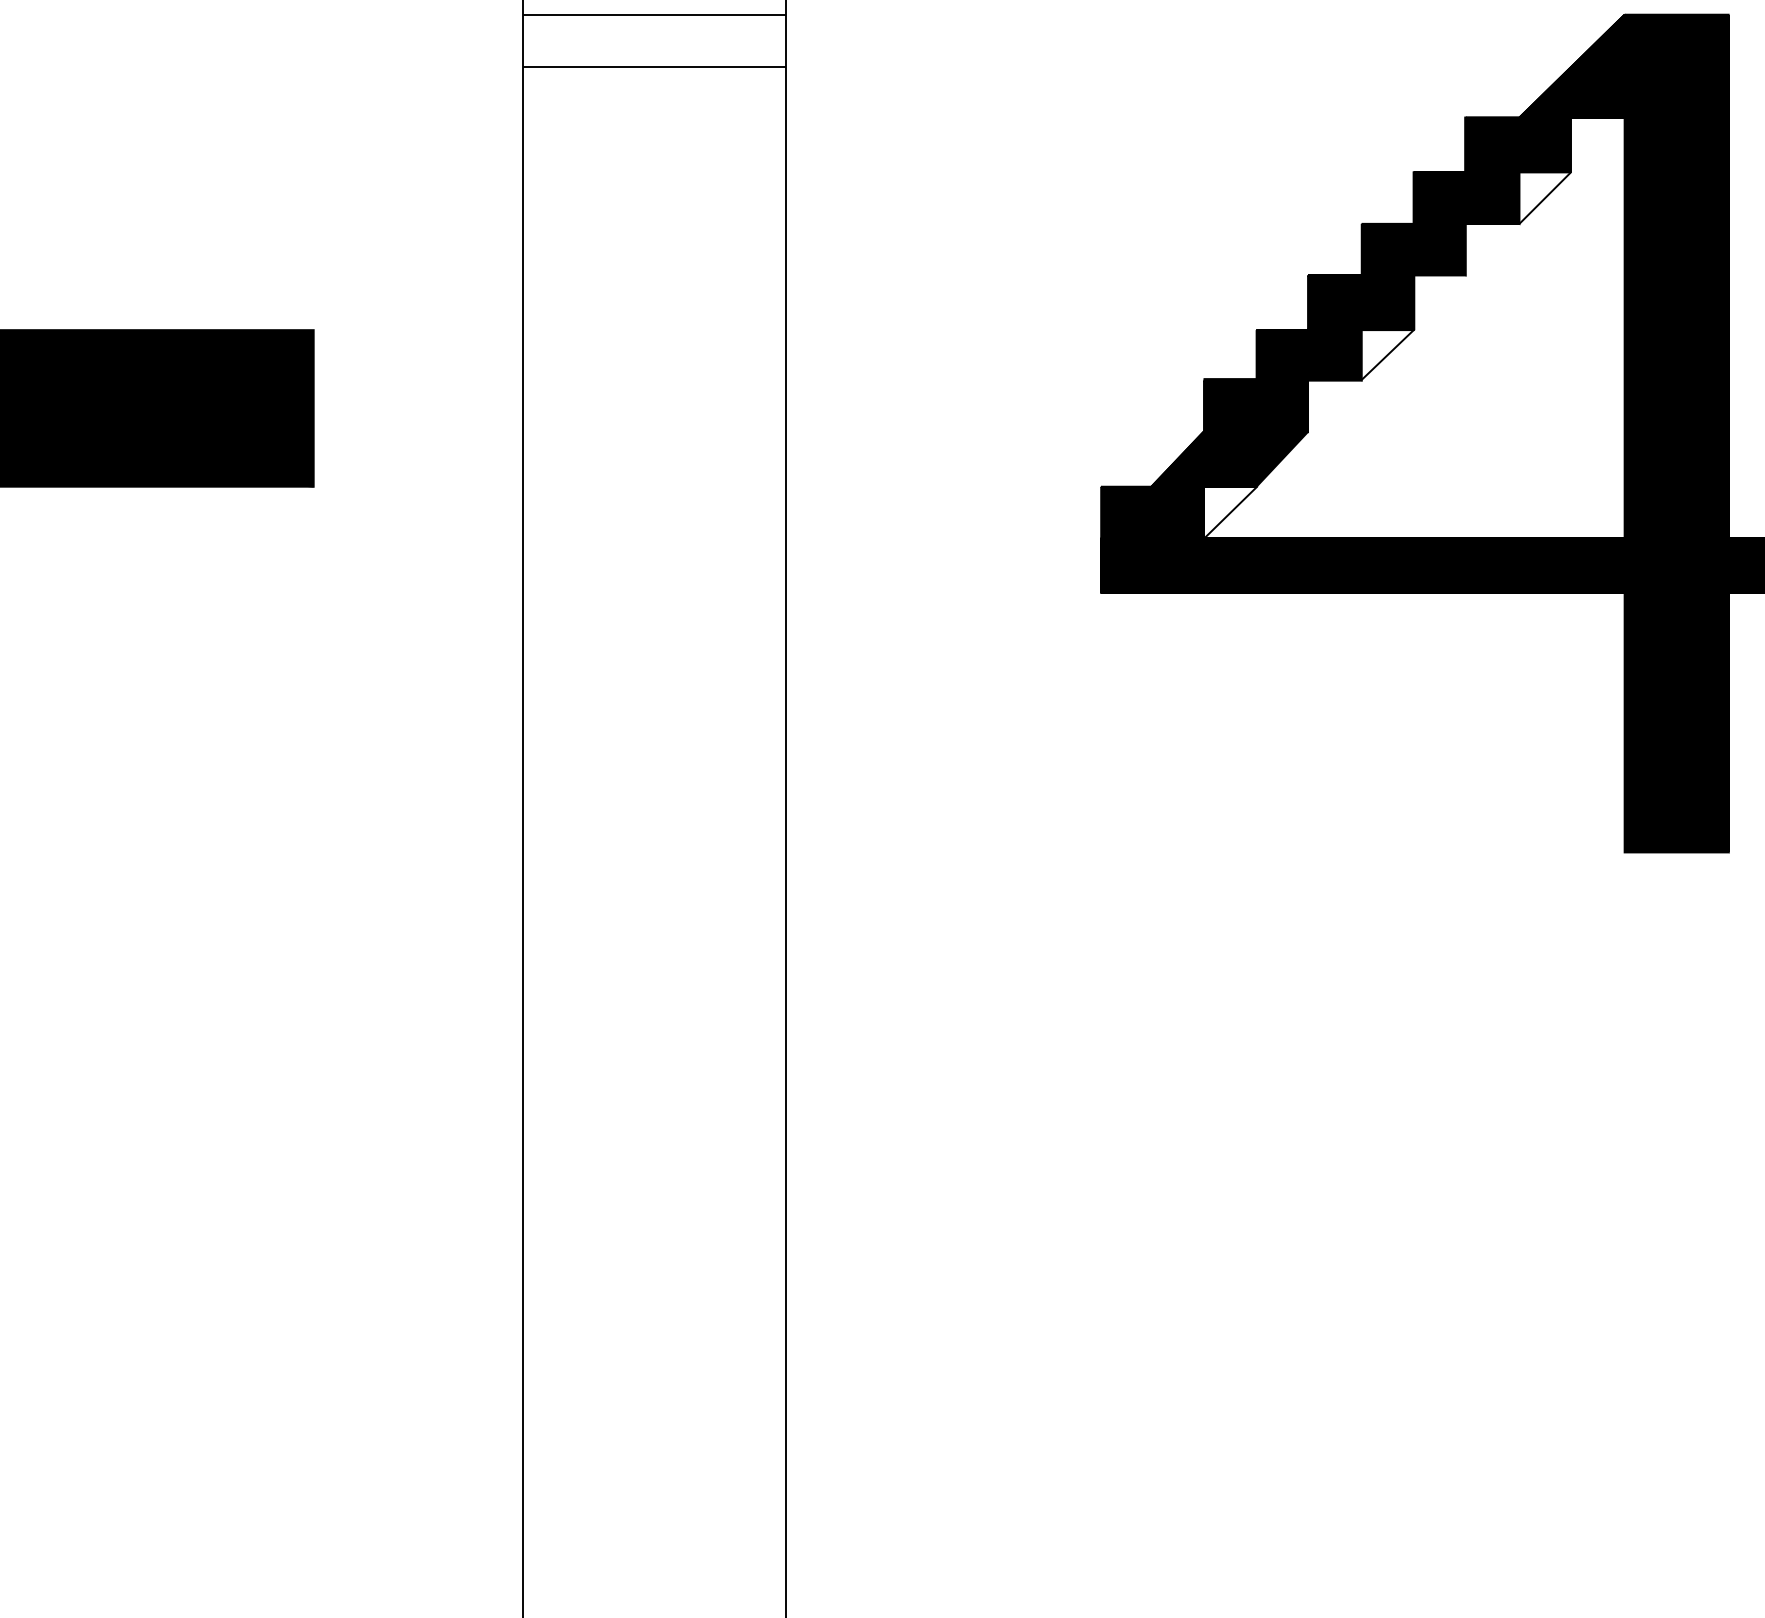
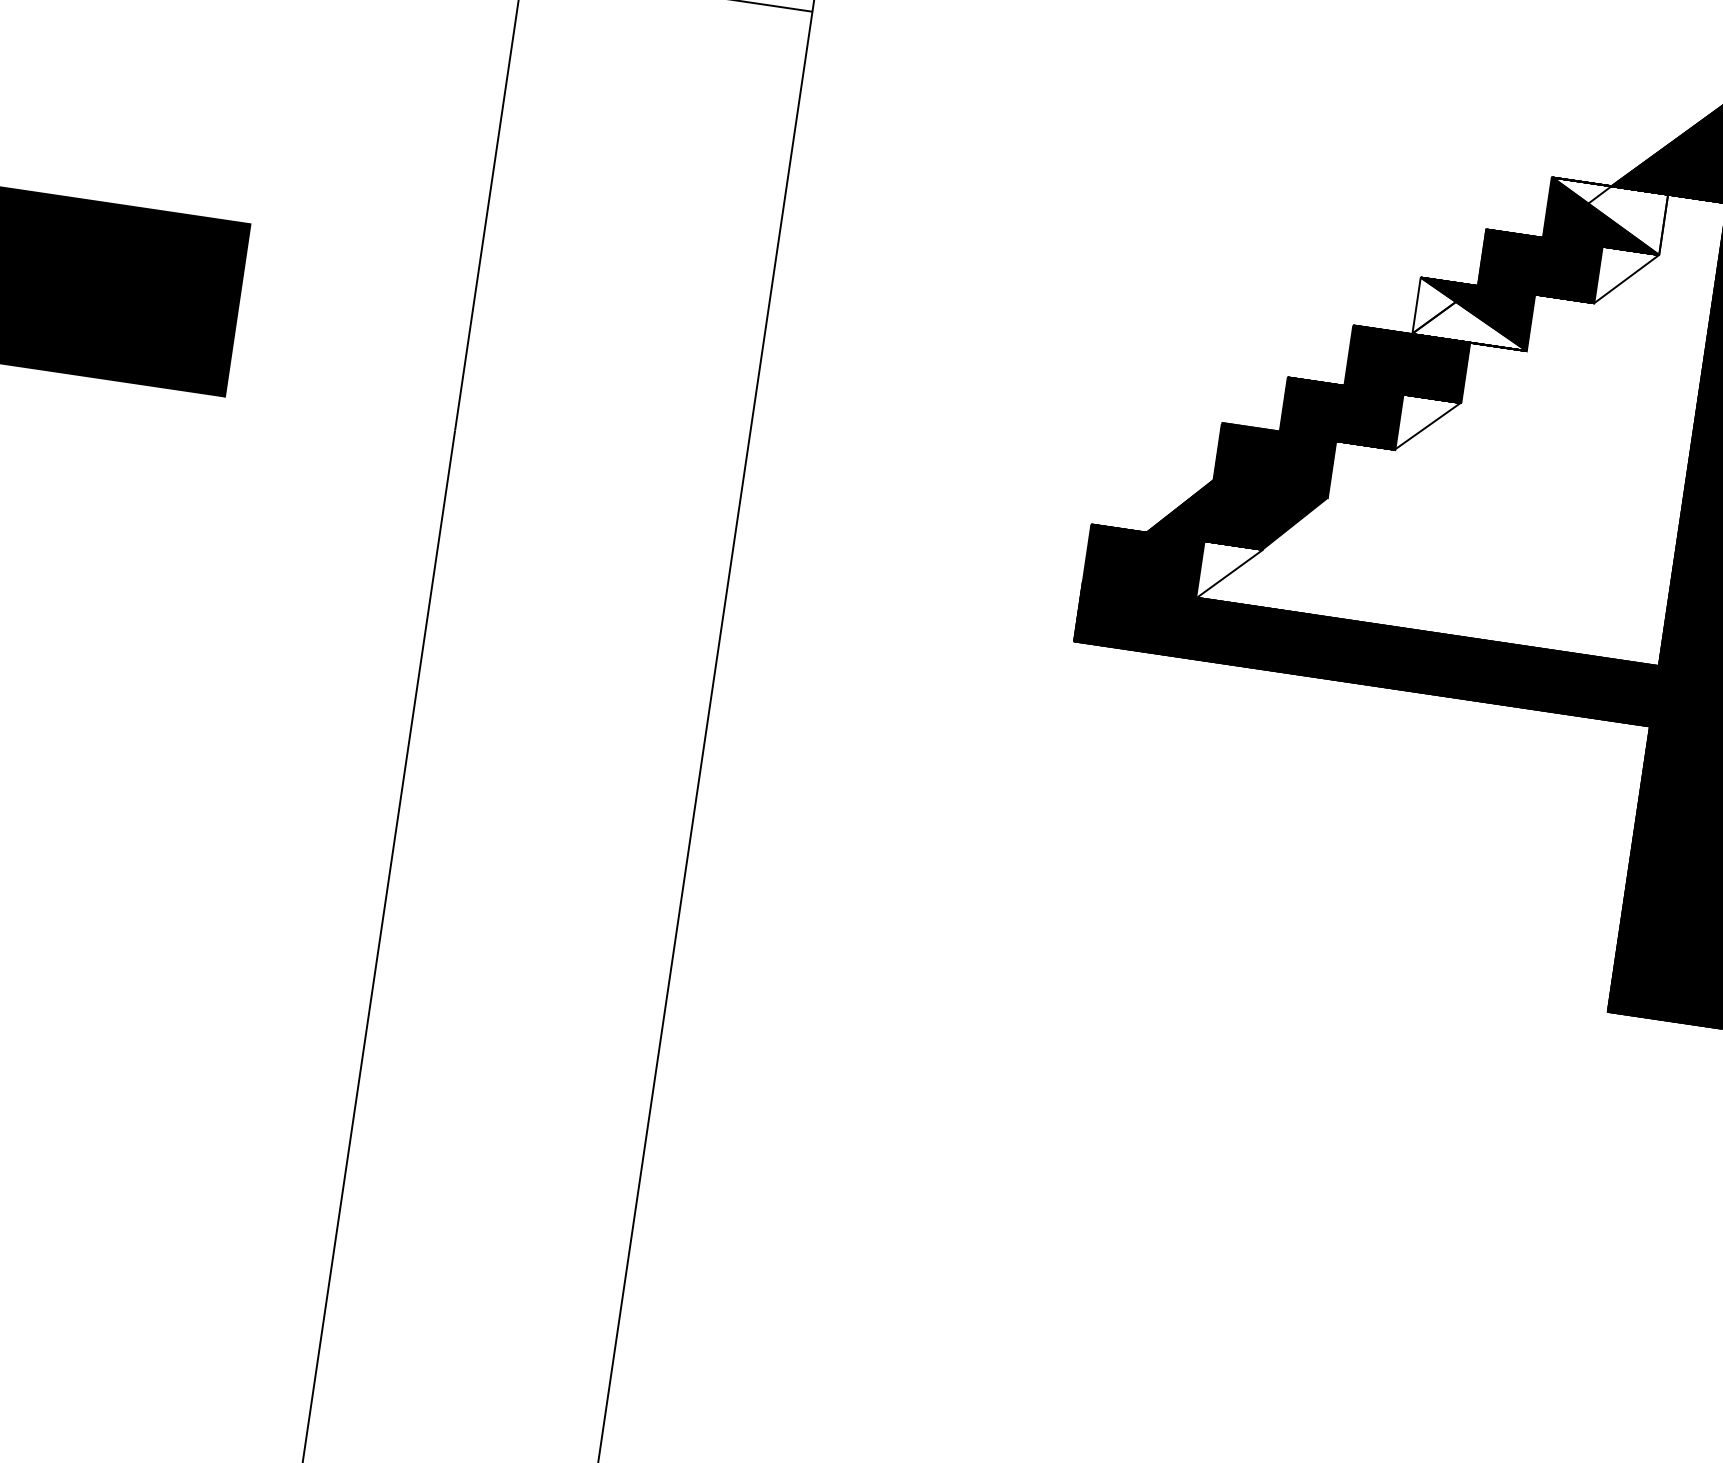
fill: (1517, 144) -> (1604, 215), removed
fill: (1413, 249) -> (1473, 314), removed

